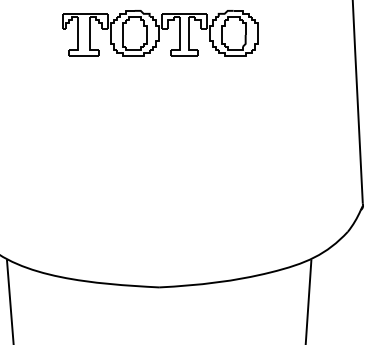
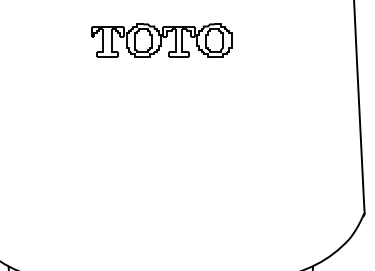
part: (160, 32) -> (162, 39), size x0.71

